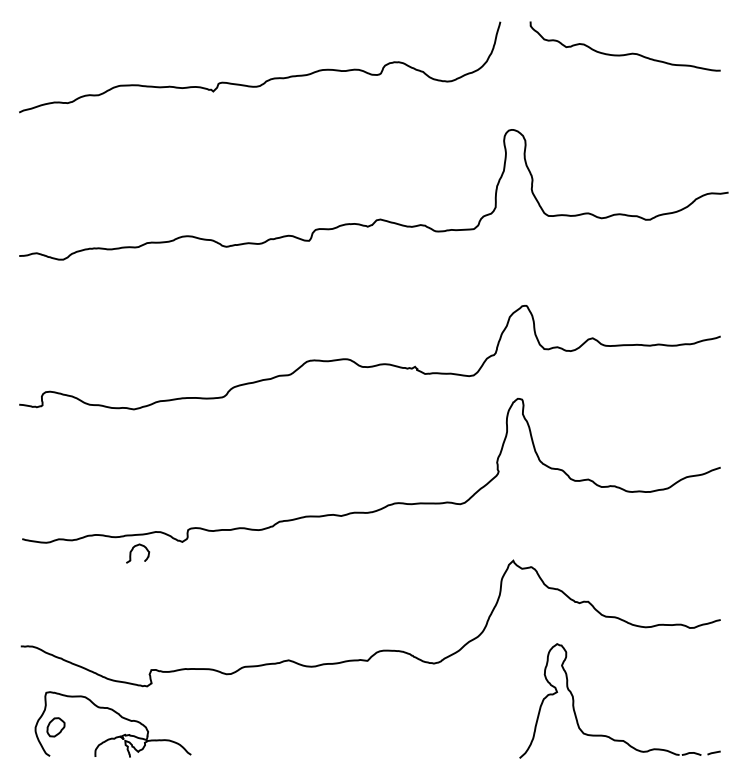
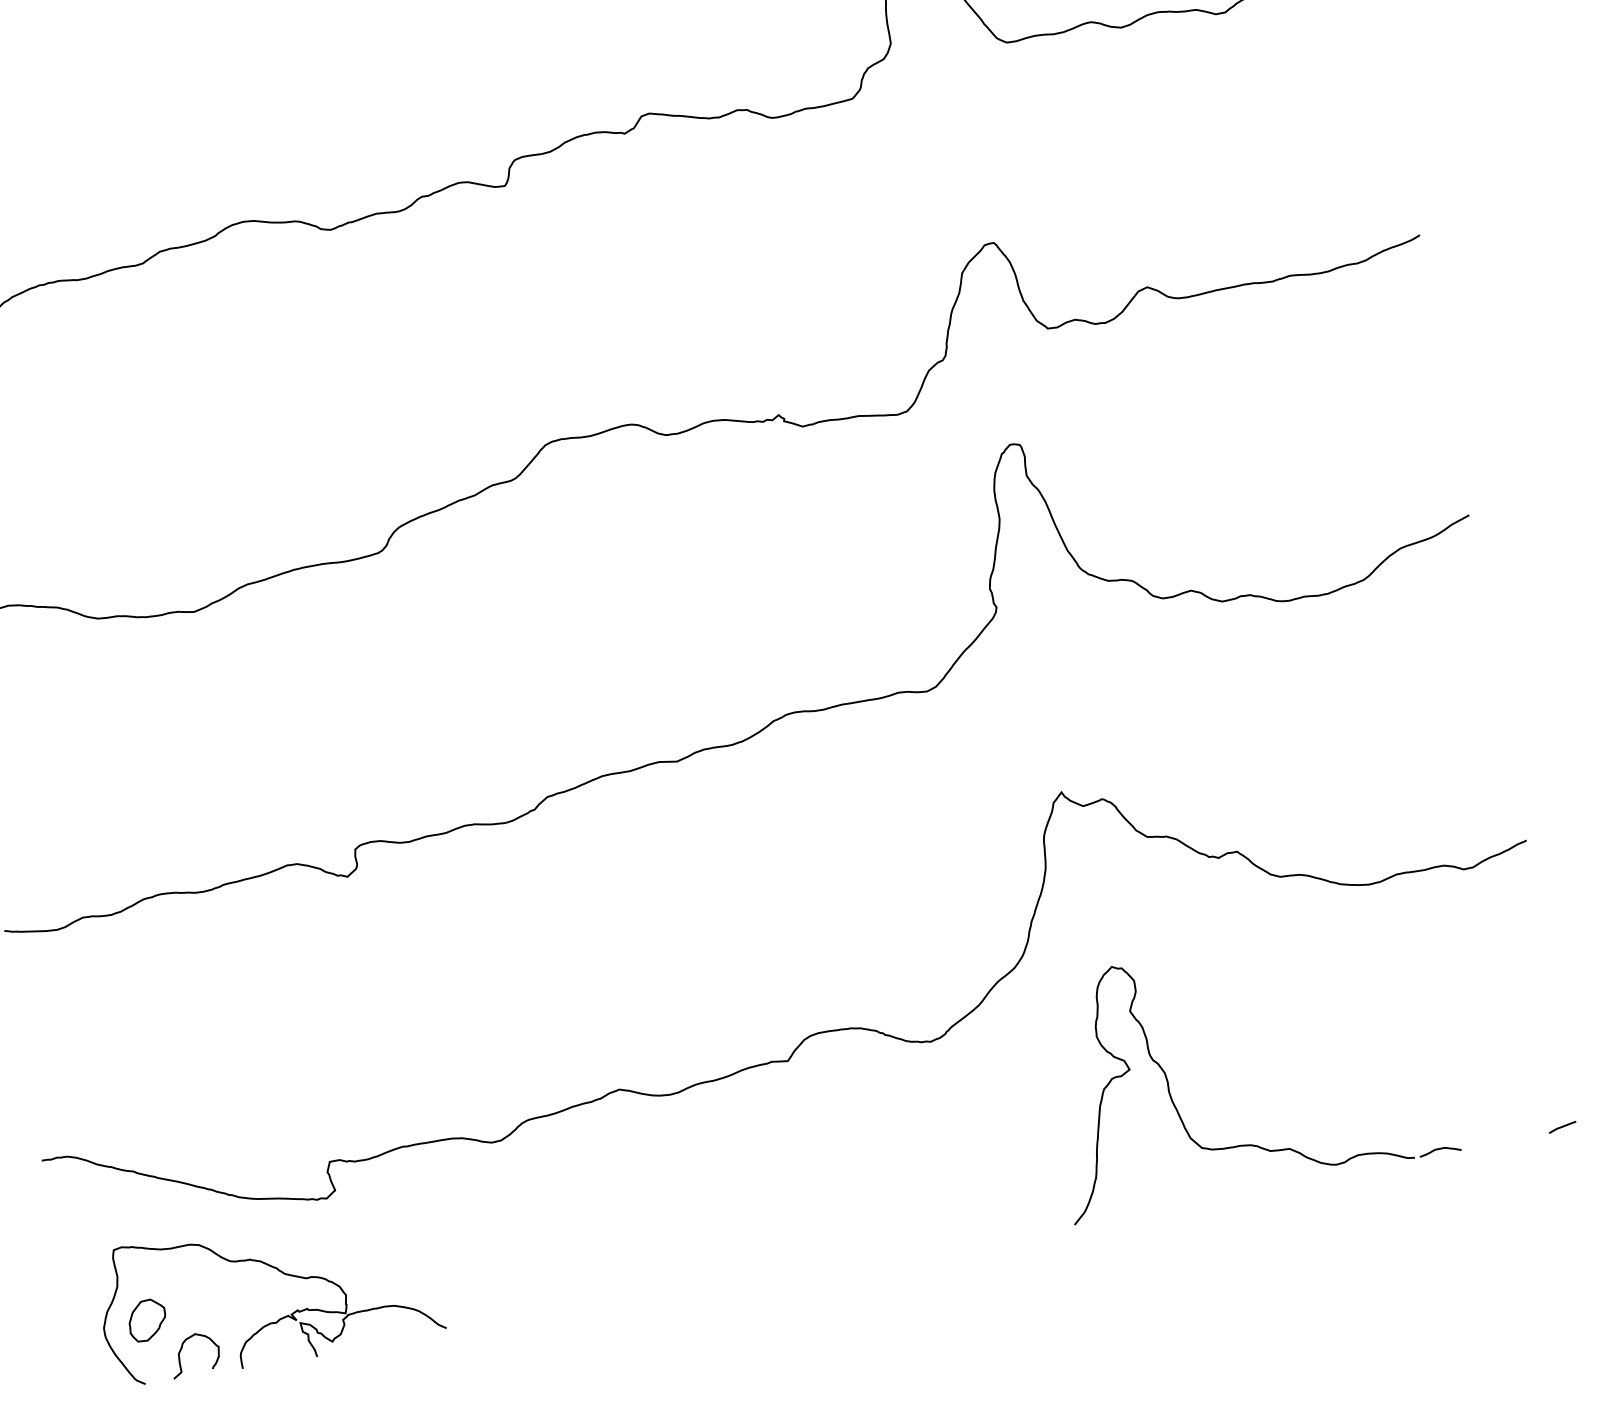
curve: (132, 551) -> (182, 1351), moved
part: (602, 734) -> (1242, 1142), moved

